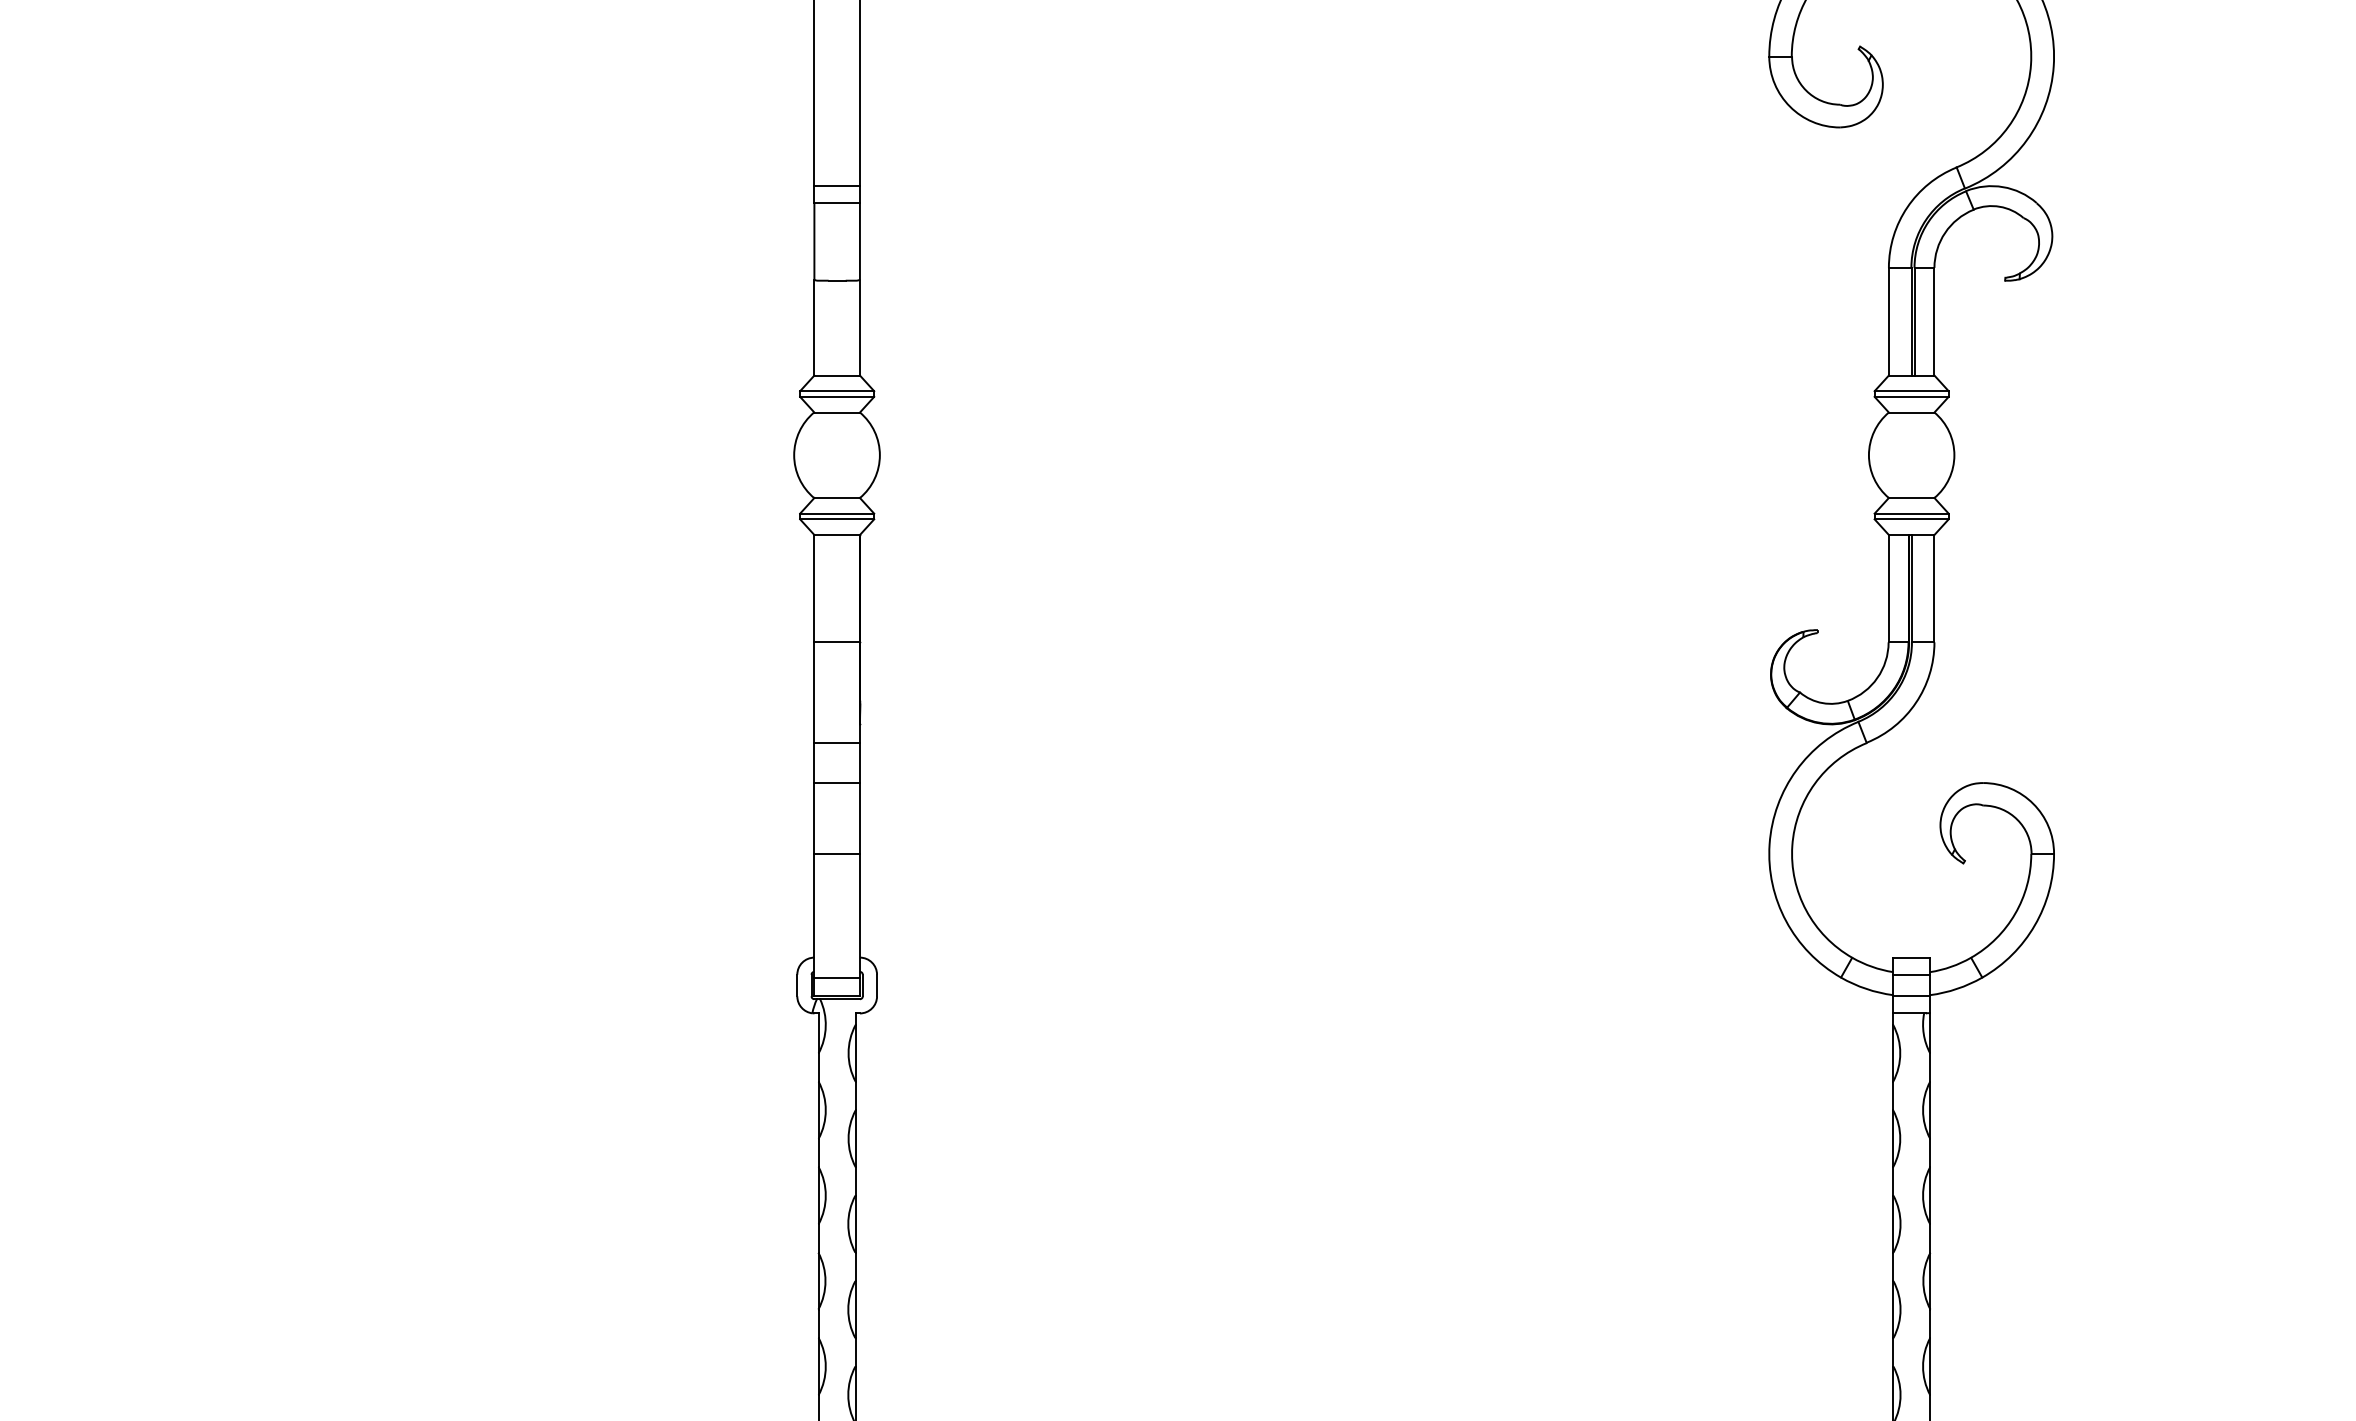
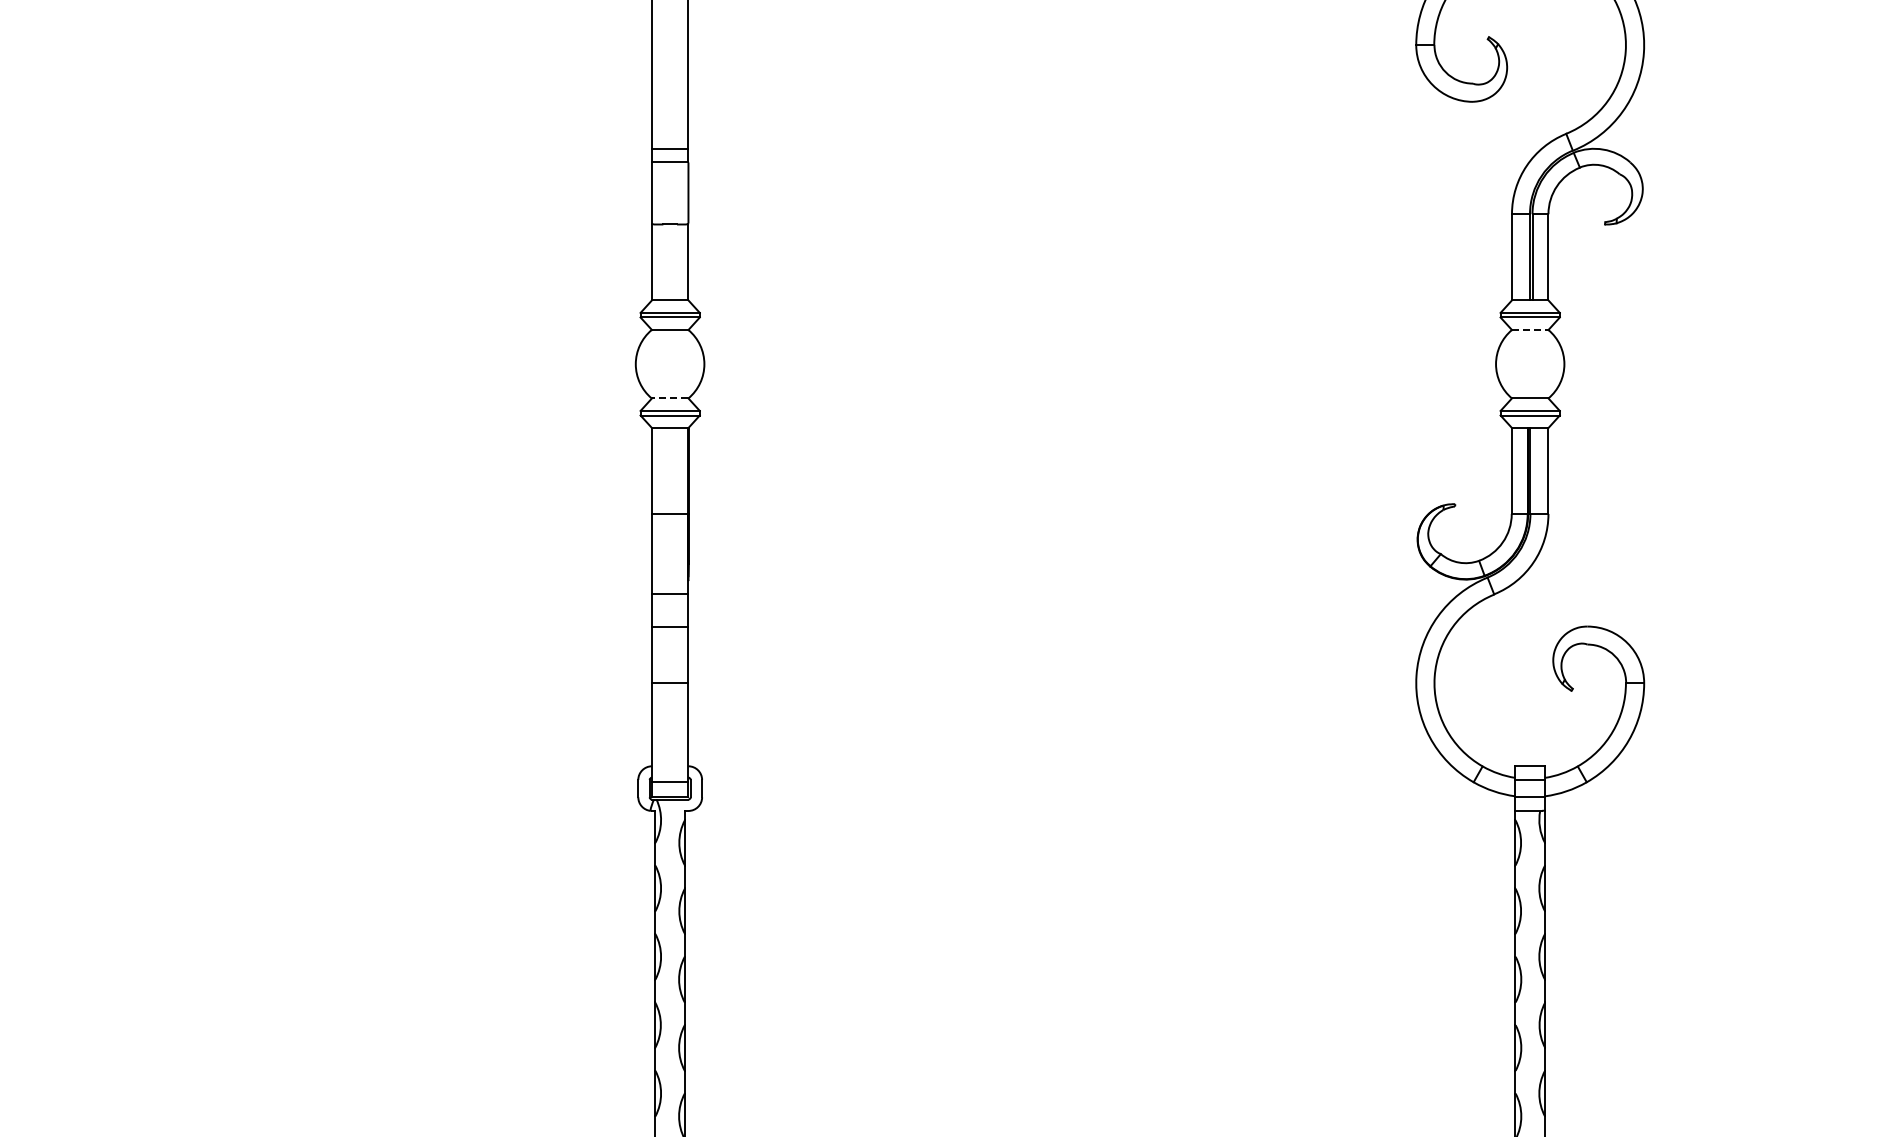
line: (1912, 413) -> (1530, 330), solid -> dashed
line: (836, 498) -> (669, 398), solid -> dashed

